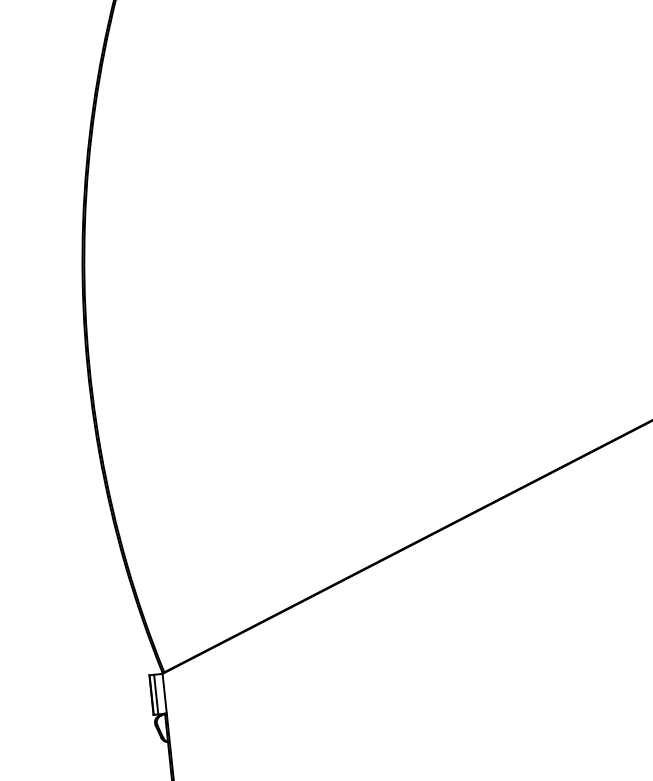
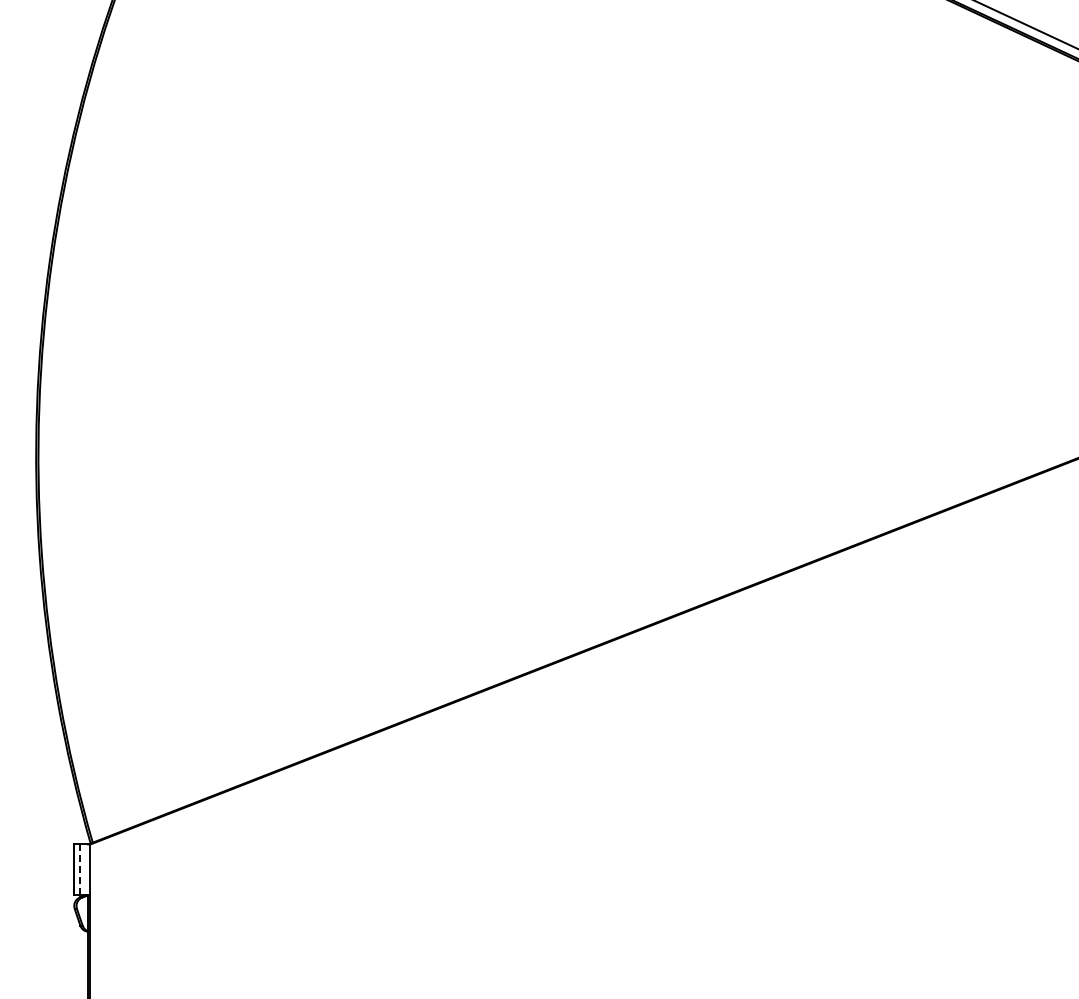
line: (156, 694) -> (79, 869), solid -> dashed

